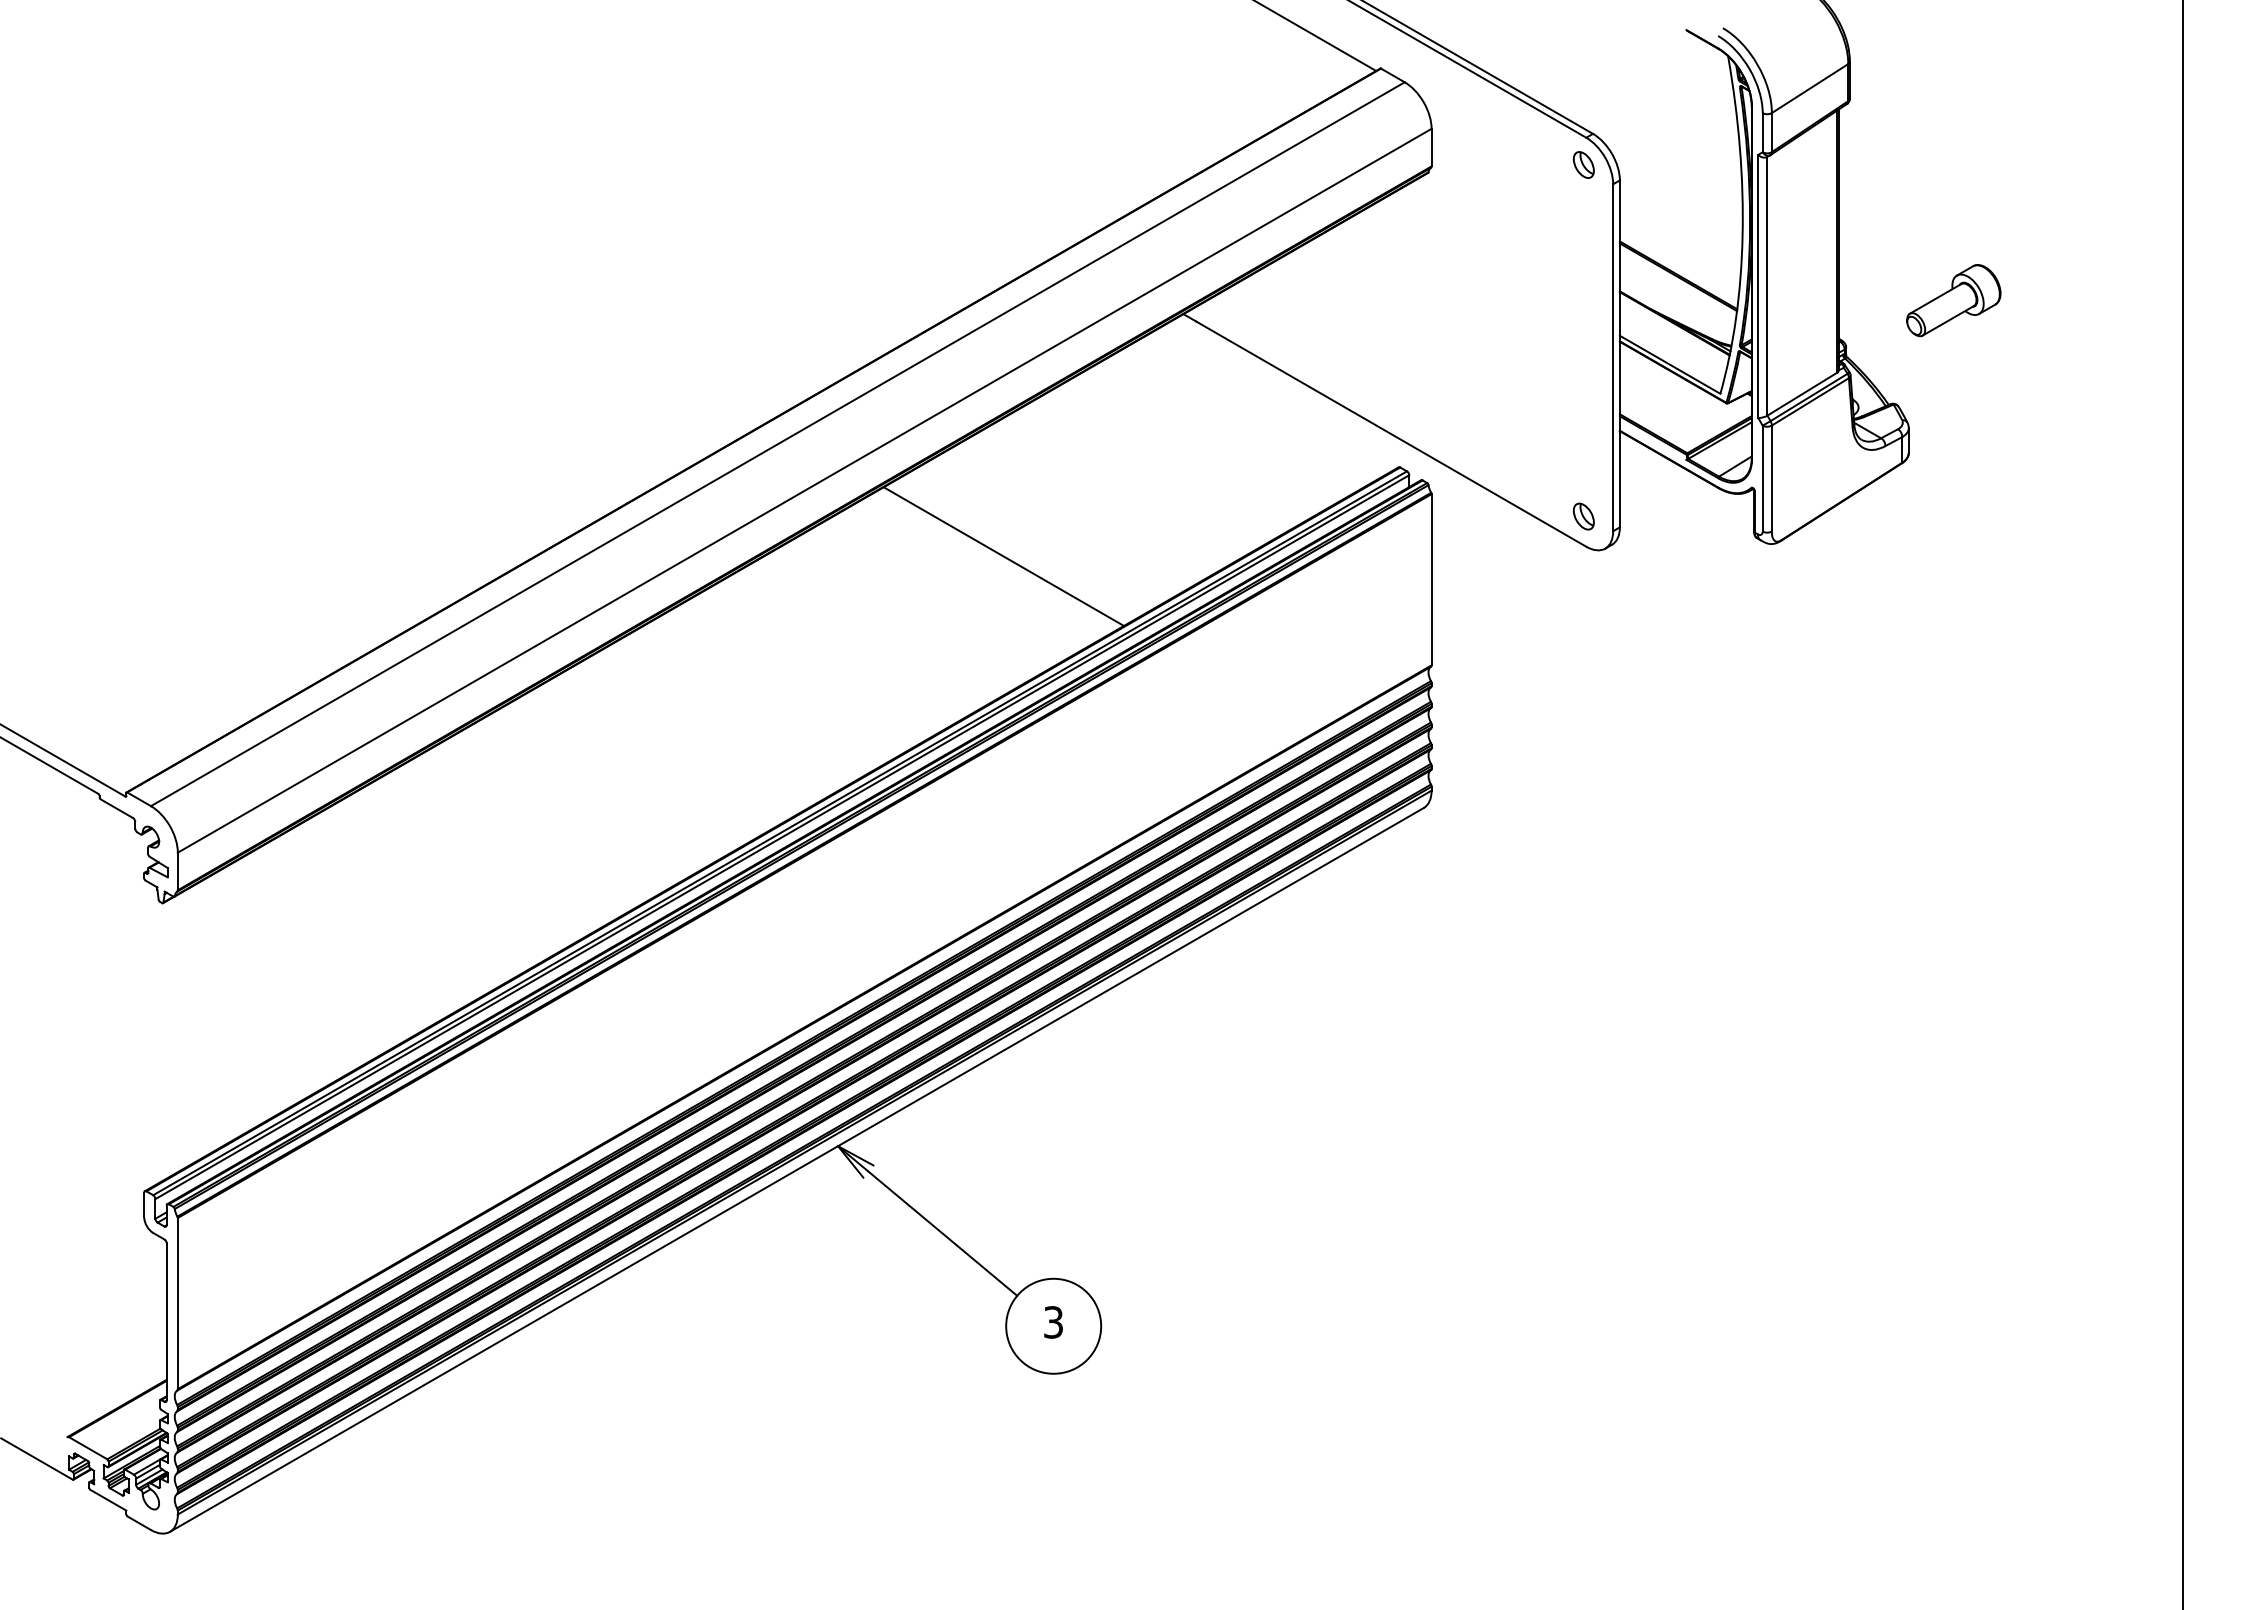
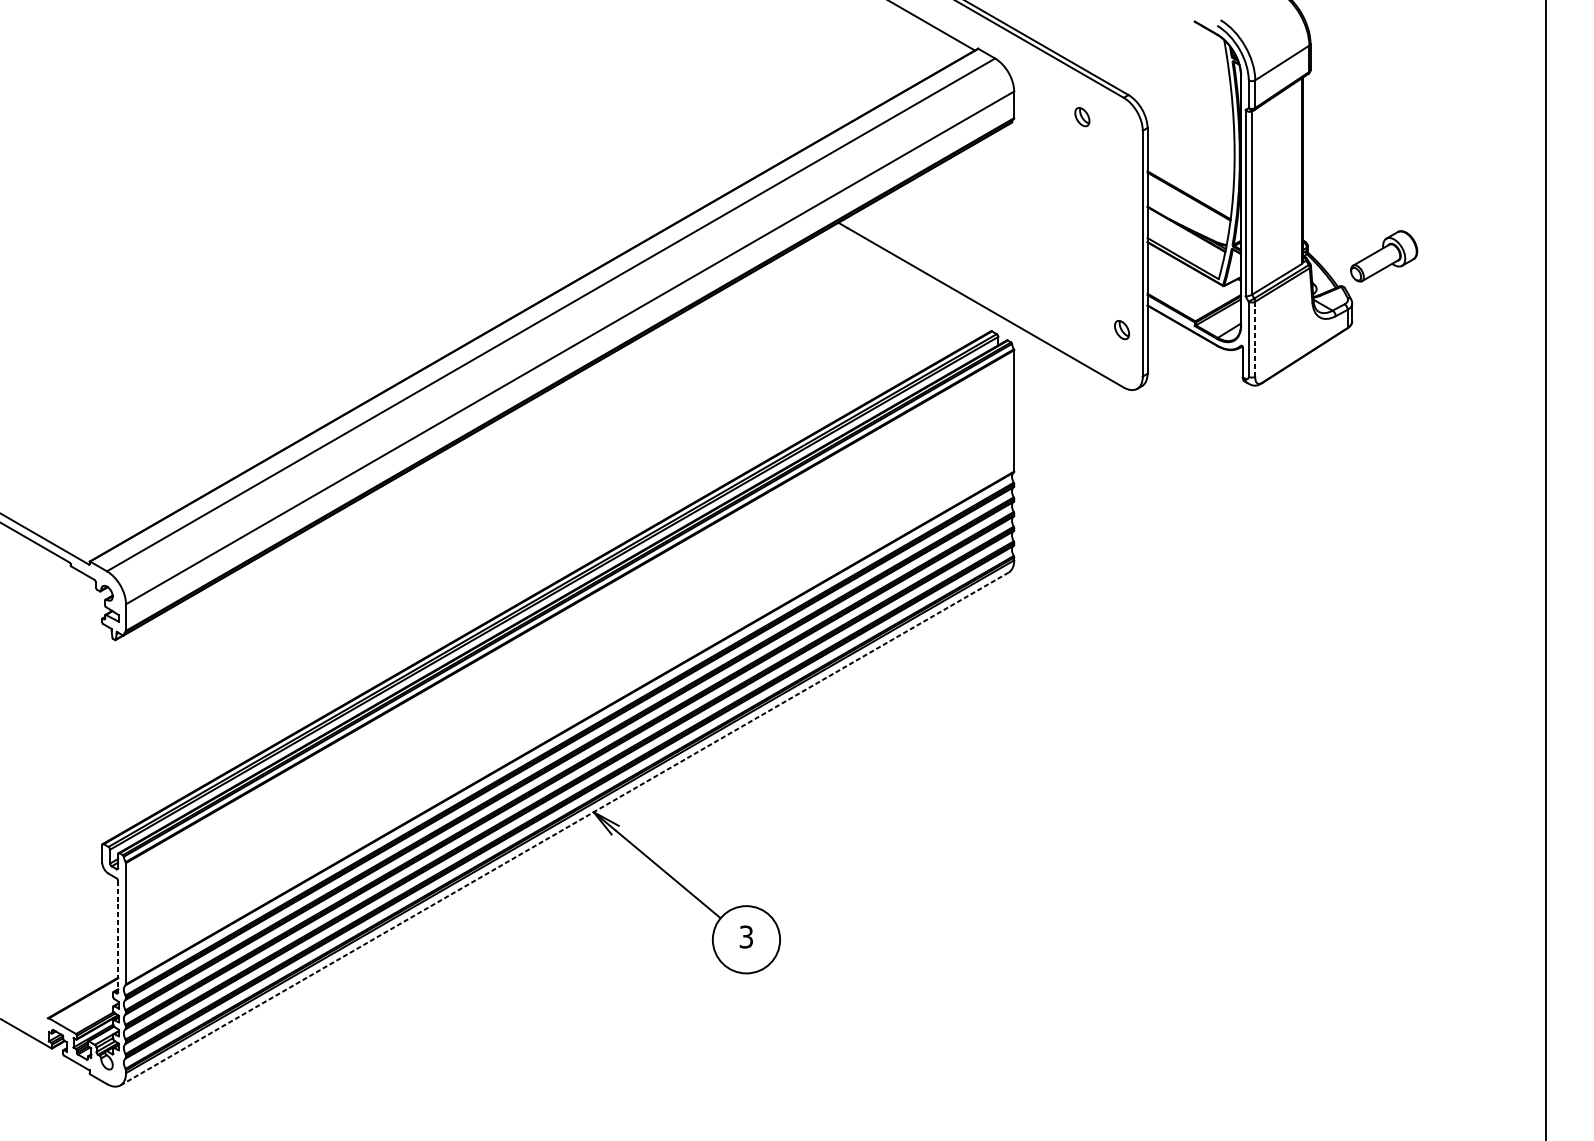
part: (1583, 164) -> (1082, 116), moved
part: (1953, 300) -> (1383, 256), moved
line: (1771, 478) -> (1254, 339), solid -> dashed
part: (1583, 516) -> (1121, 329), moved
line: (1003, 556) -> (710, 394), removed
line: (796, 1169) -> (564, 828), solid -> dashed
line: (166, 1321) -> (117, 936), solid -> dashed

